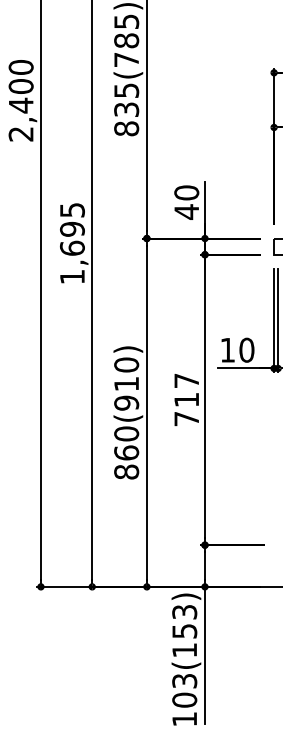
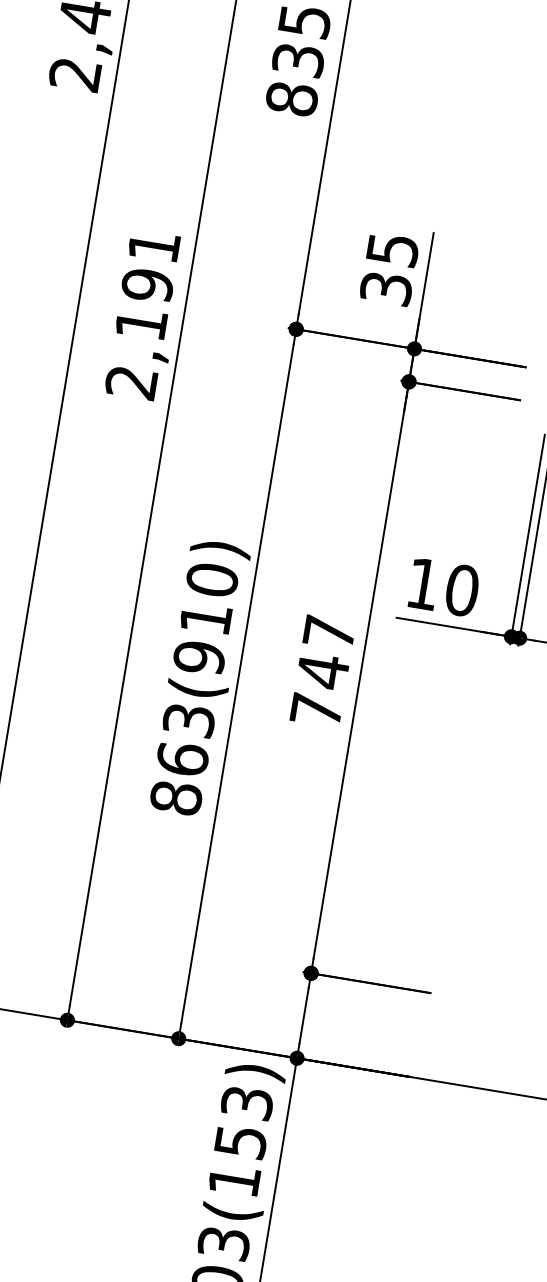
text: (186, 202) -> (389, 269), 40 -> 35
text: (71, 243) -> (140, 313), 1,695 -> 2,191
text: (186, 399) -> (322, 670), 717 -> 747
text: (126, 433) -> (188, 719), 860(910) -> 863(910)

